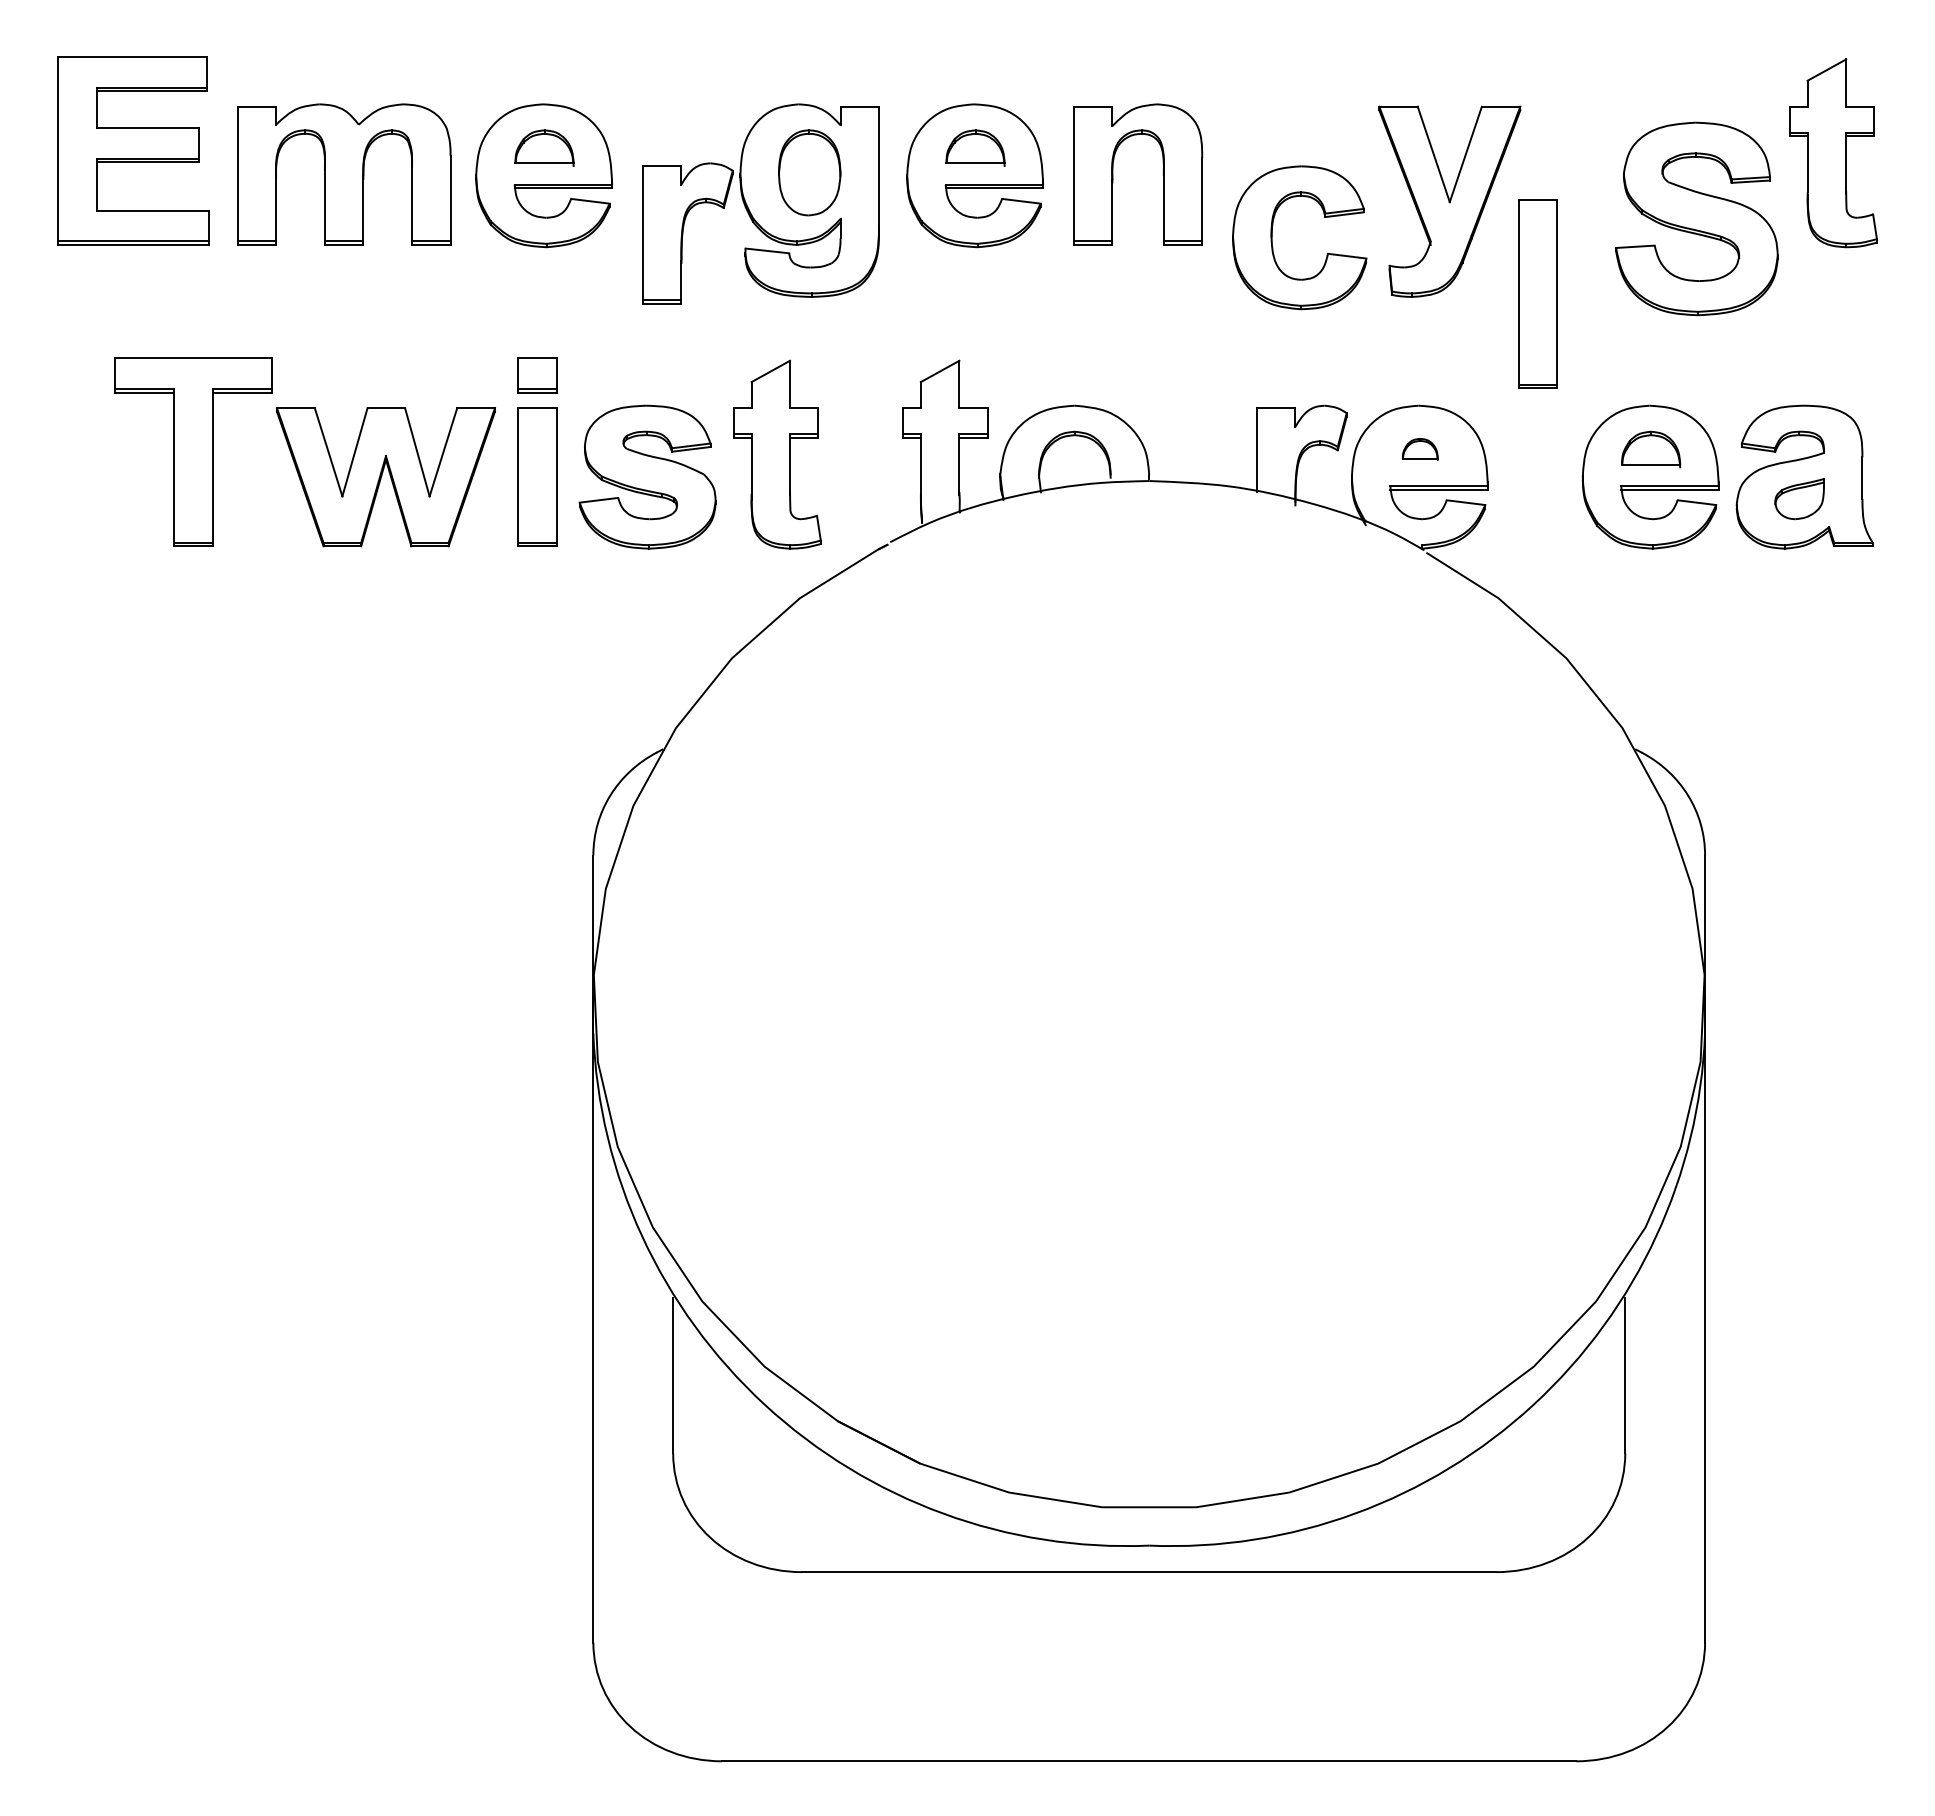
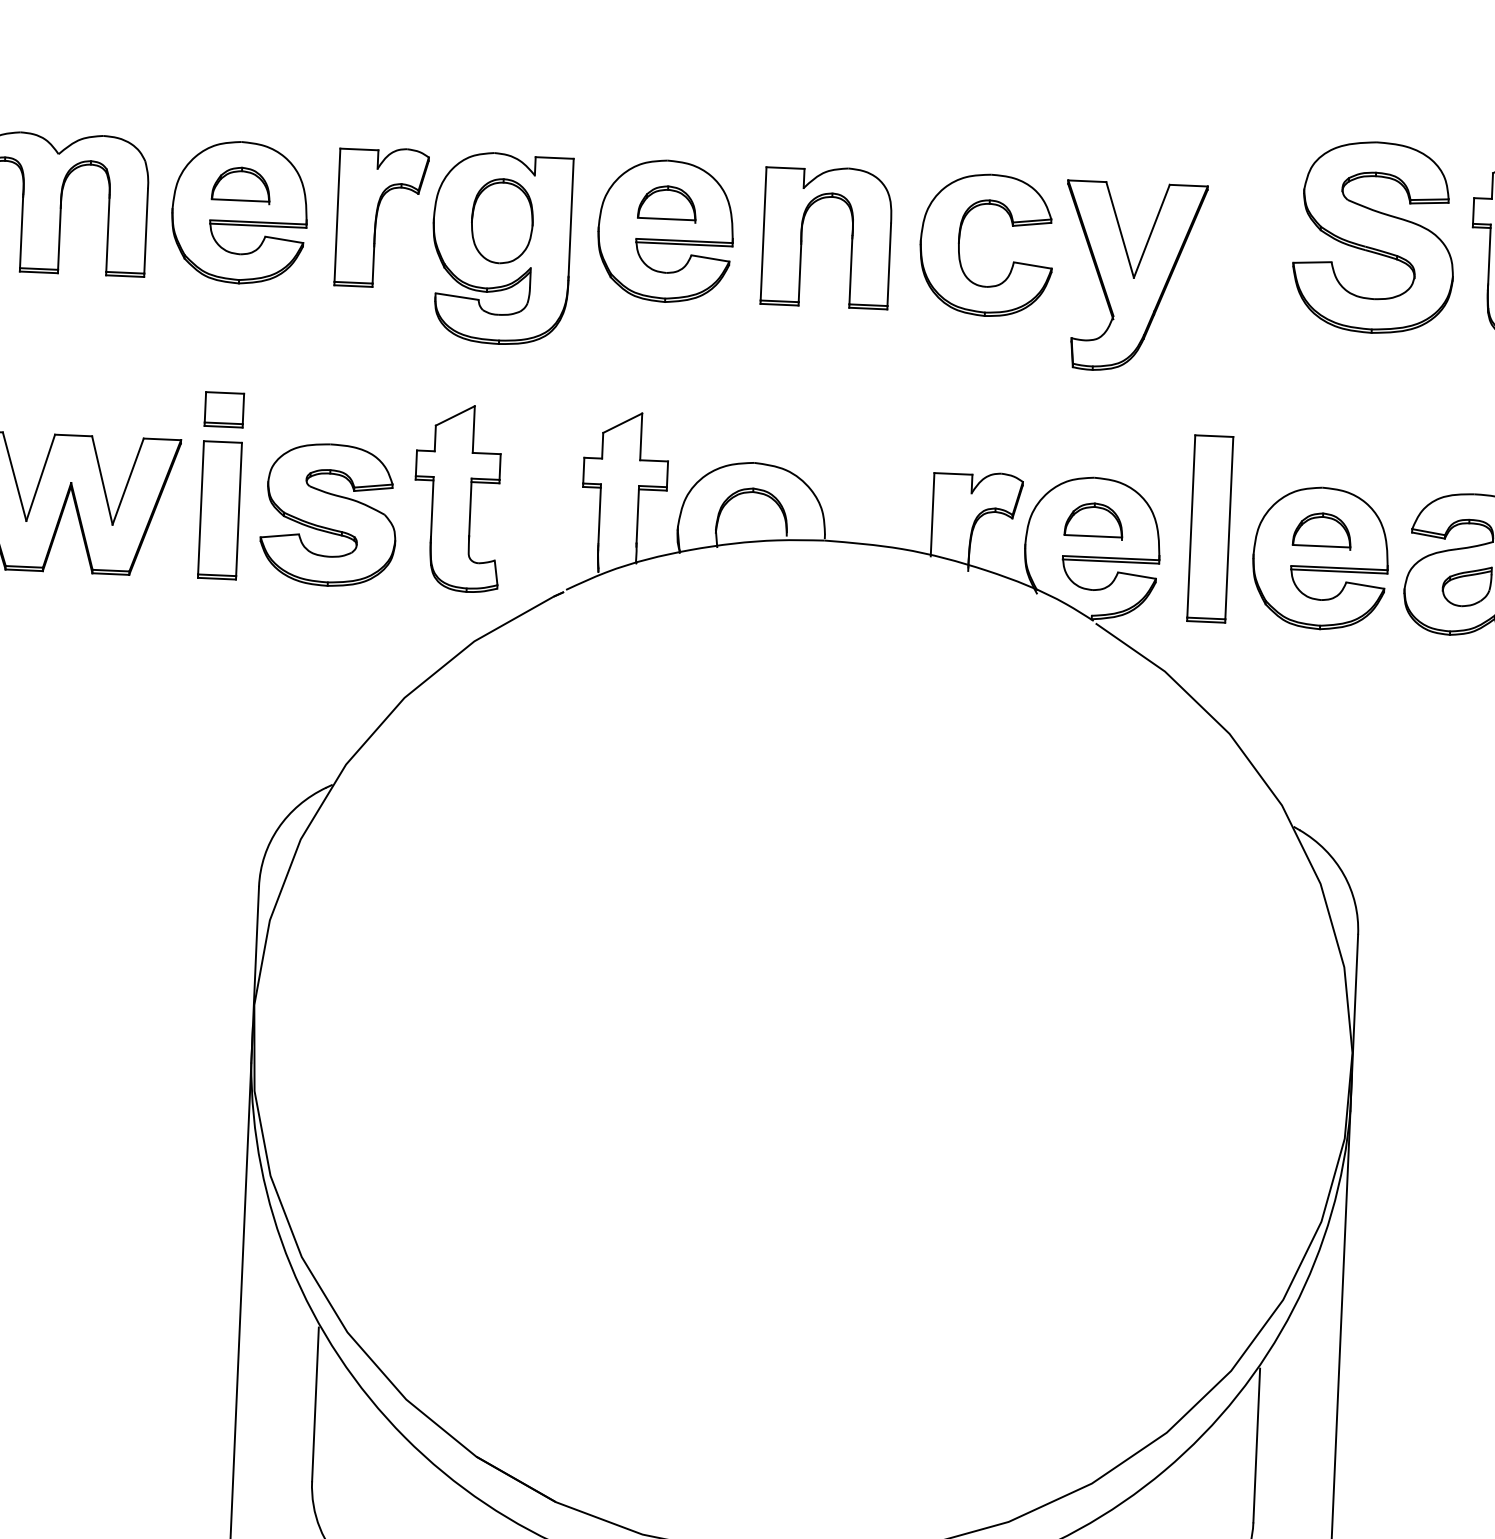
part: (1696, 218) -> (1374, 237), moved
part: (687, 233) -> (381, 217), moved
part: (1272, 237) -> (959, 243), moved
part: (1537, 293) -> (1209, 528), moved
part: (1420, 449) -> (1094, 521), size x1.67

